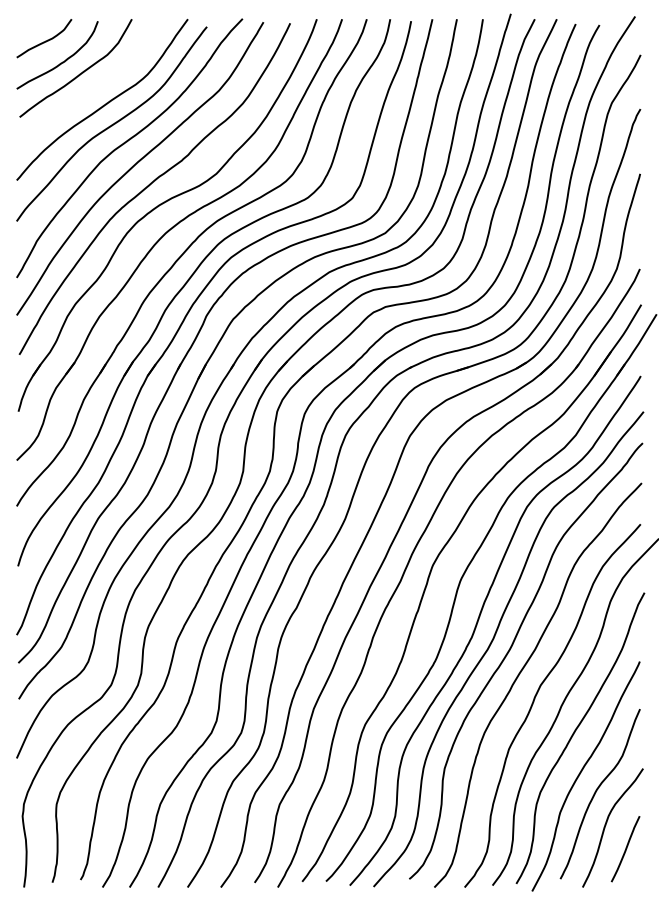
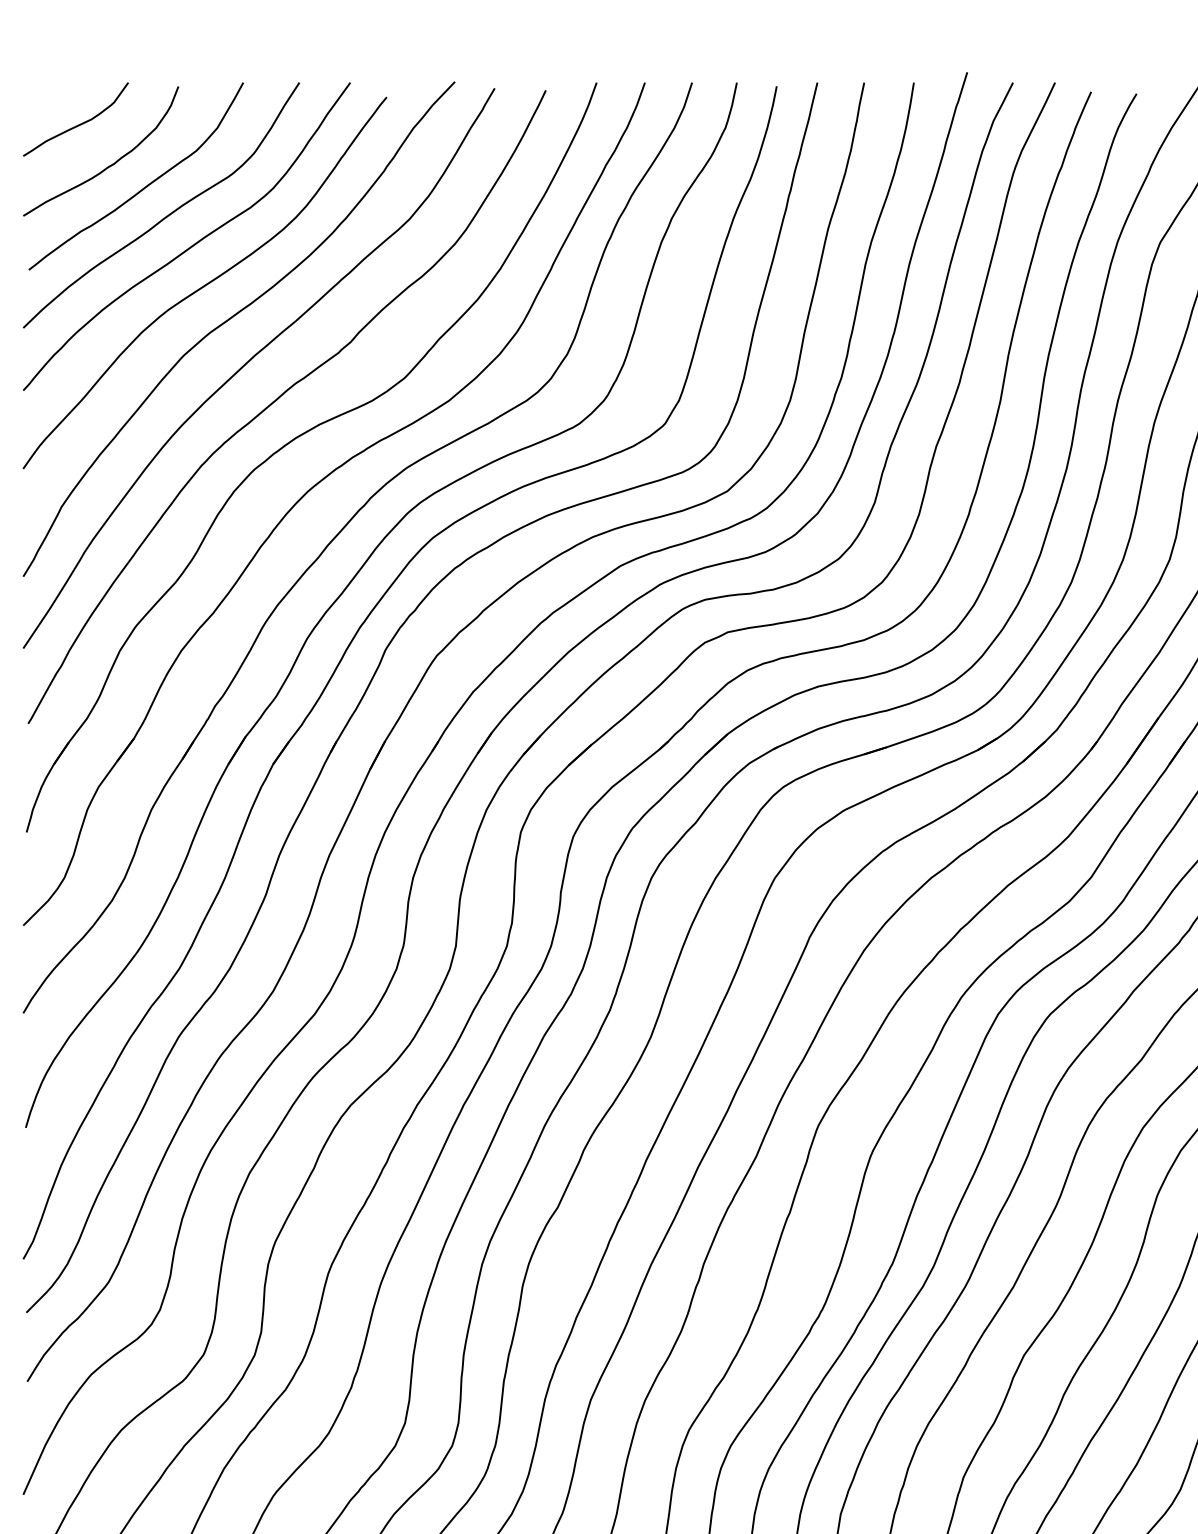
curve: (92, 87) -> (167, 213), added

